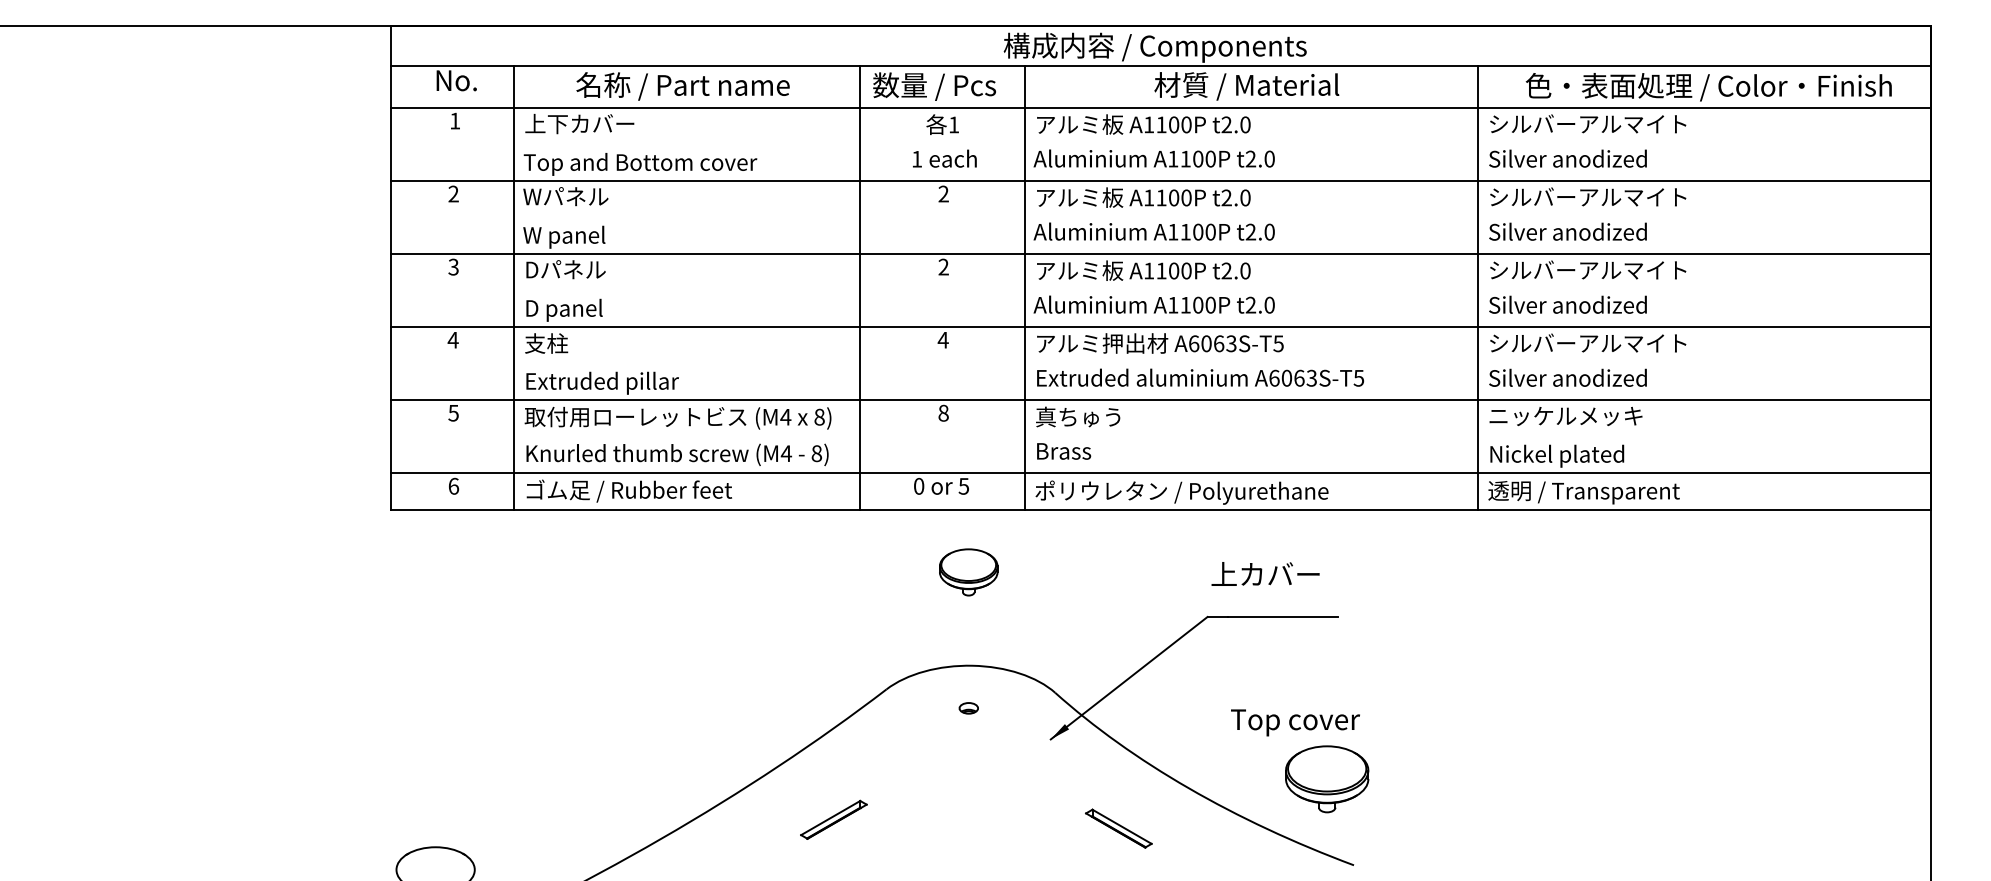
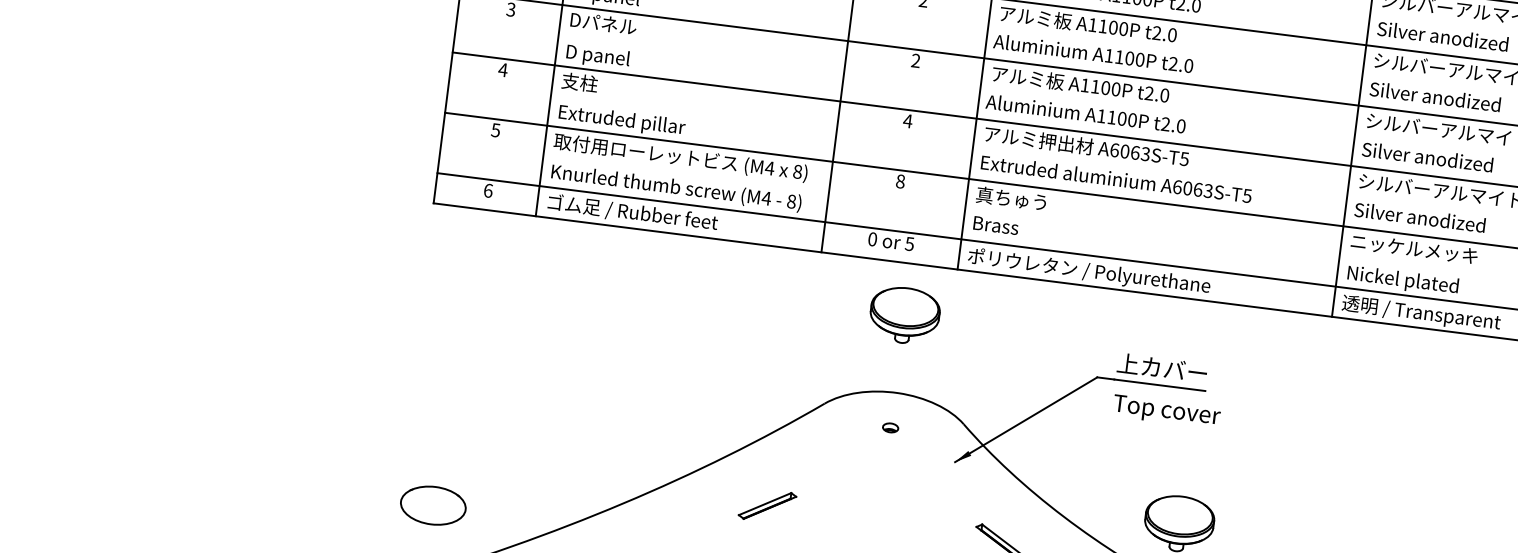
part: (968, 572) -> (904, 315), size x1.43
text: (1265, 573) -> (1162, 367), moved
text: (1295, 722) -> (1166, 411), moved

